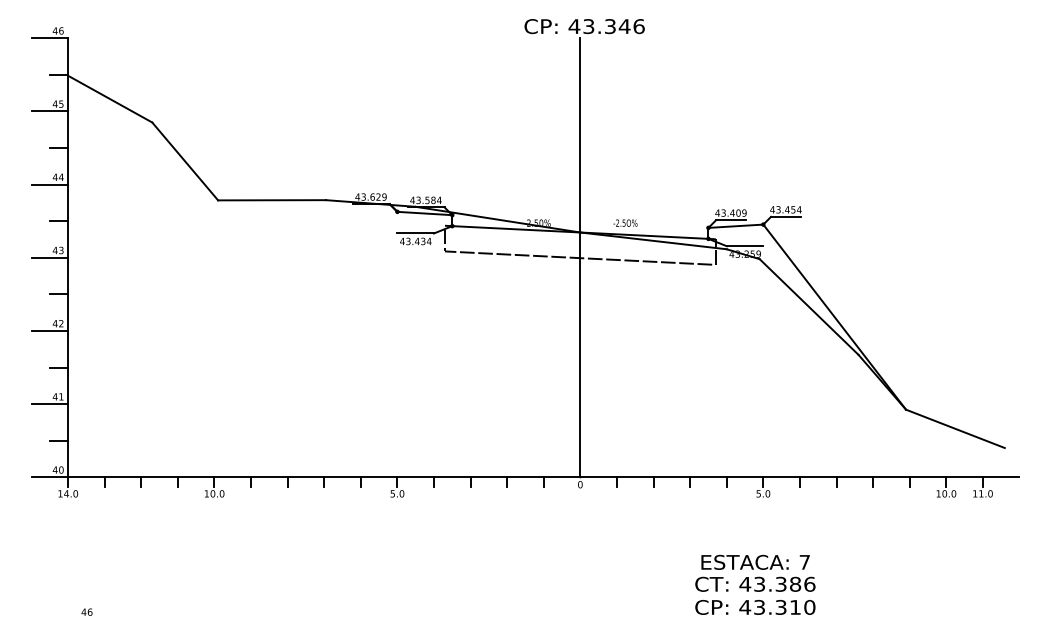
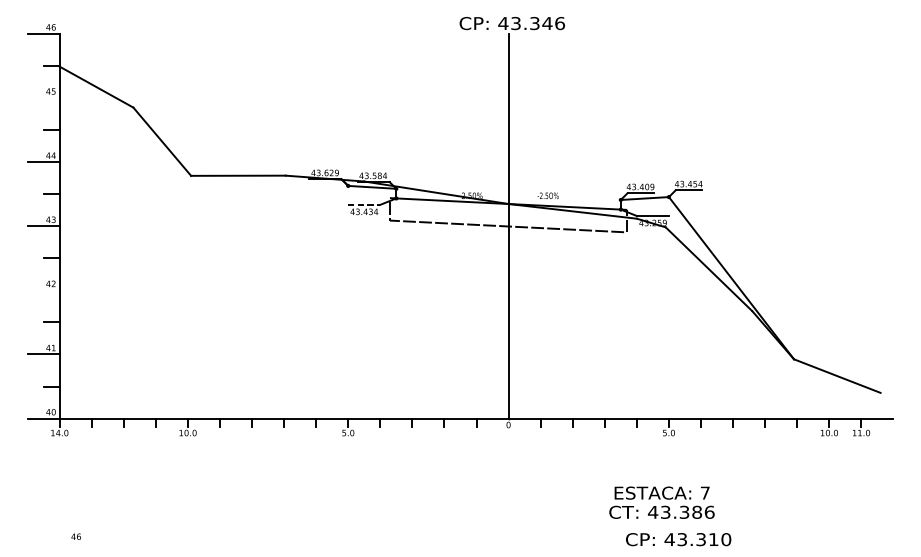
line: (49, 111) -> (43, 97), removed
line: (416, 233) -> (364, 204), solid -> dashed
line: (49, 331) -> (43, 290), removed
text: (755, 607) -> (678, 539), moved

